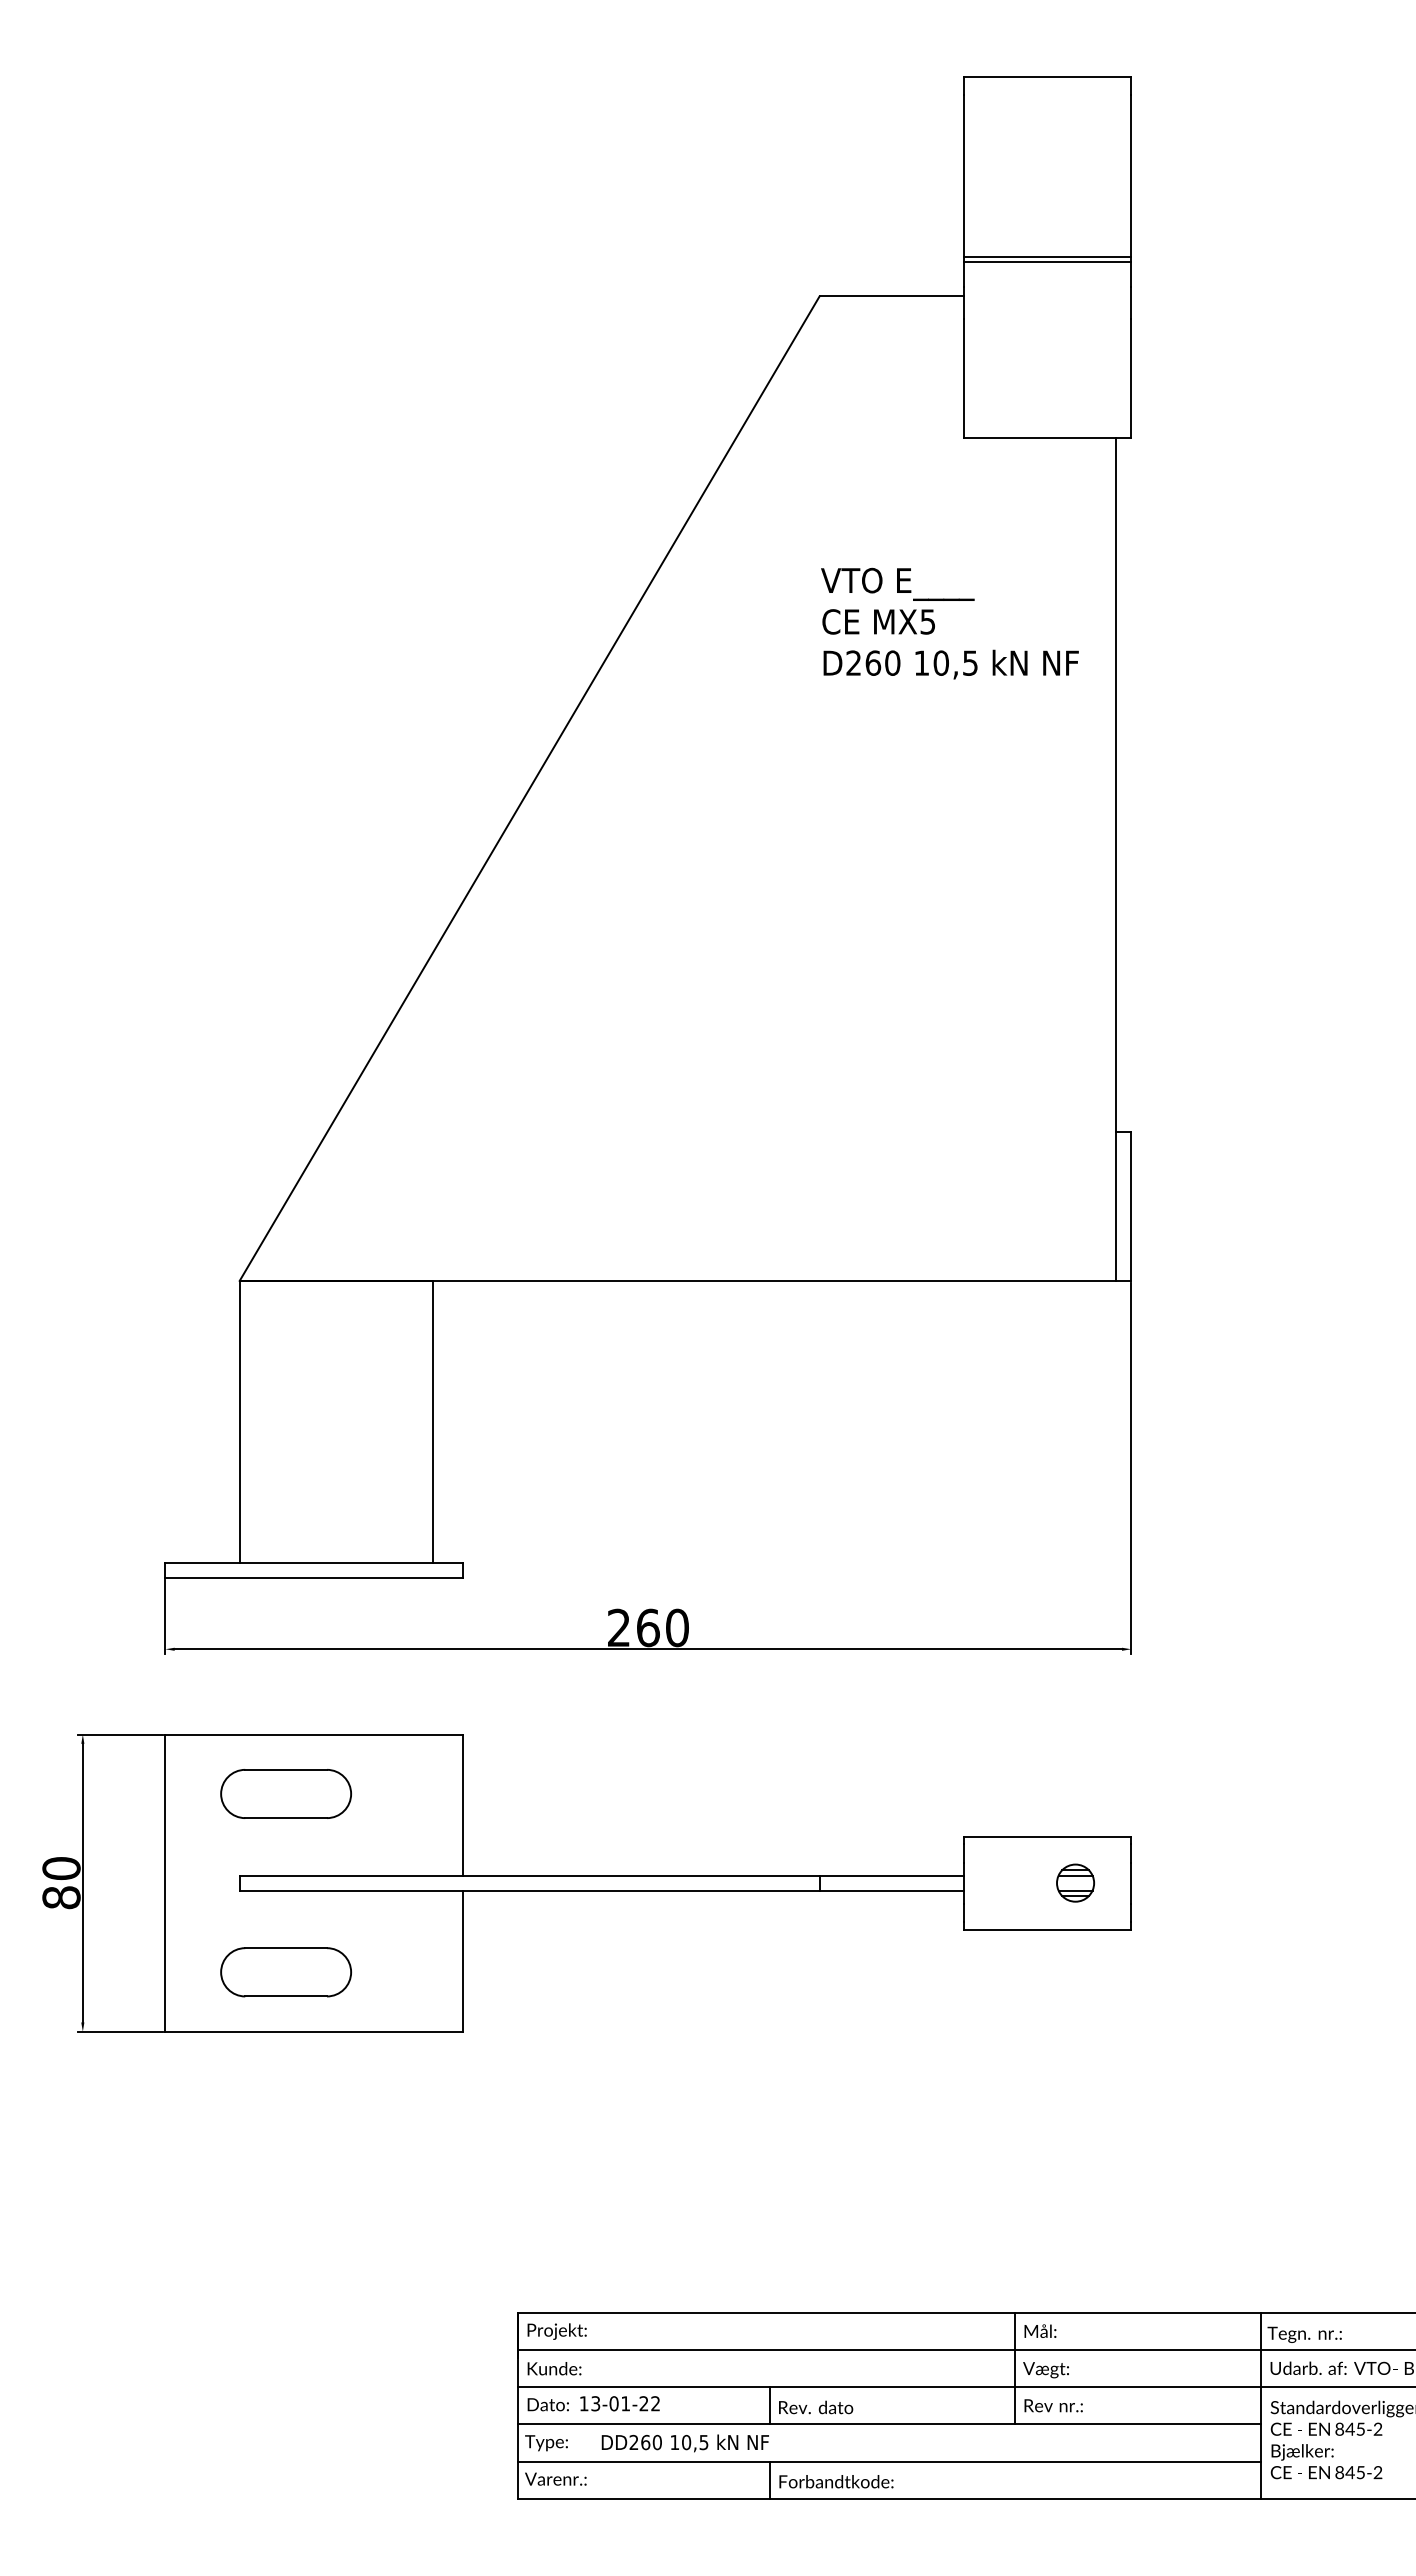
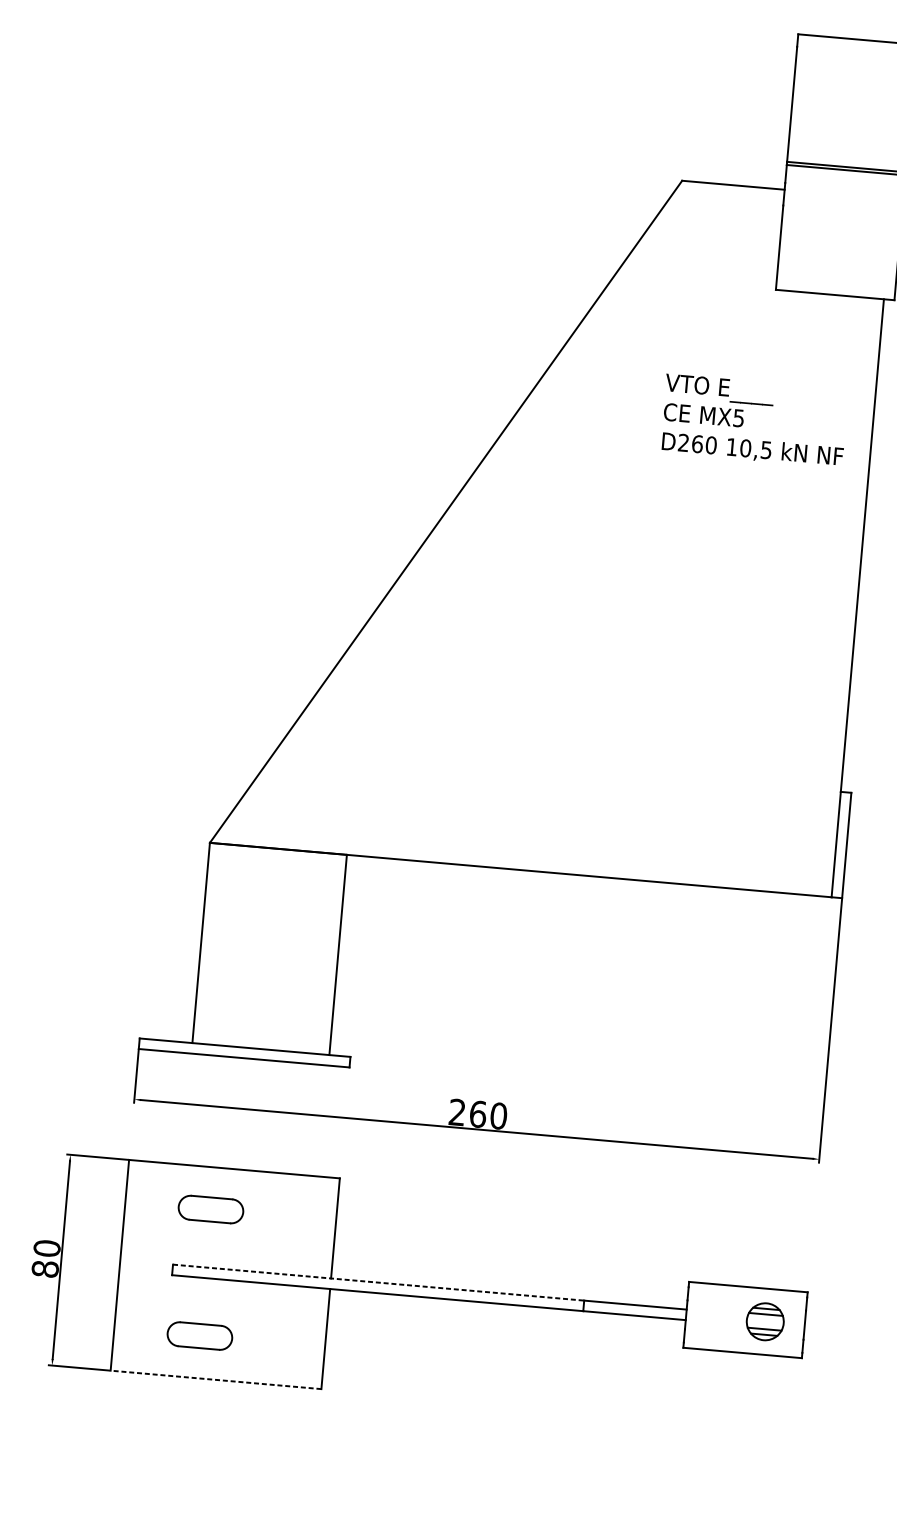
part: (285, 1793) -> (210, 1209), size x0.7
line: (529, 1875) -> (378, 1282), solid -> dashed
part: (1075, 1882) -> (765, 1321), size x1.4
part: (285, 1972) -> (199, 1336), size x0.7
line: (314, 2031) -> (216, 1379), solid -> dashed

